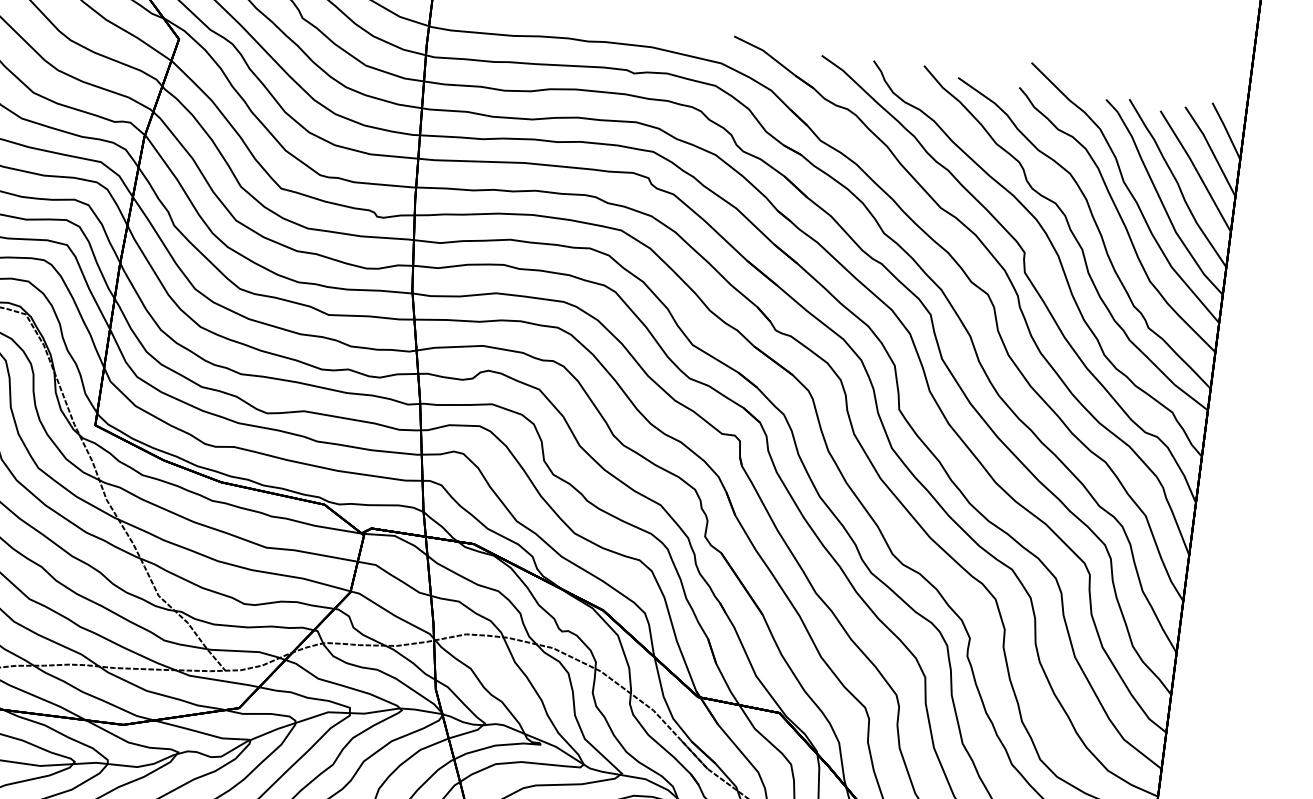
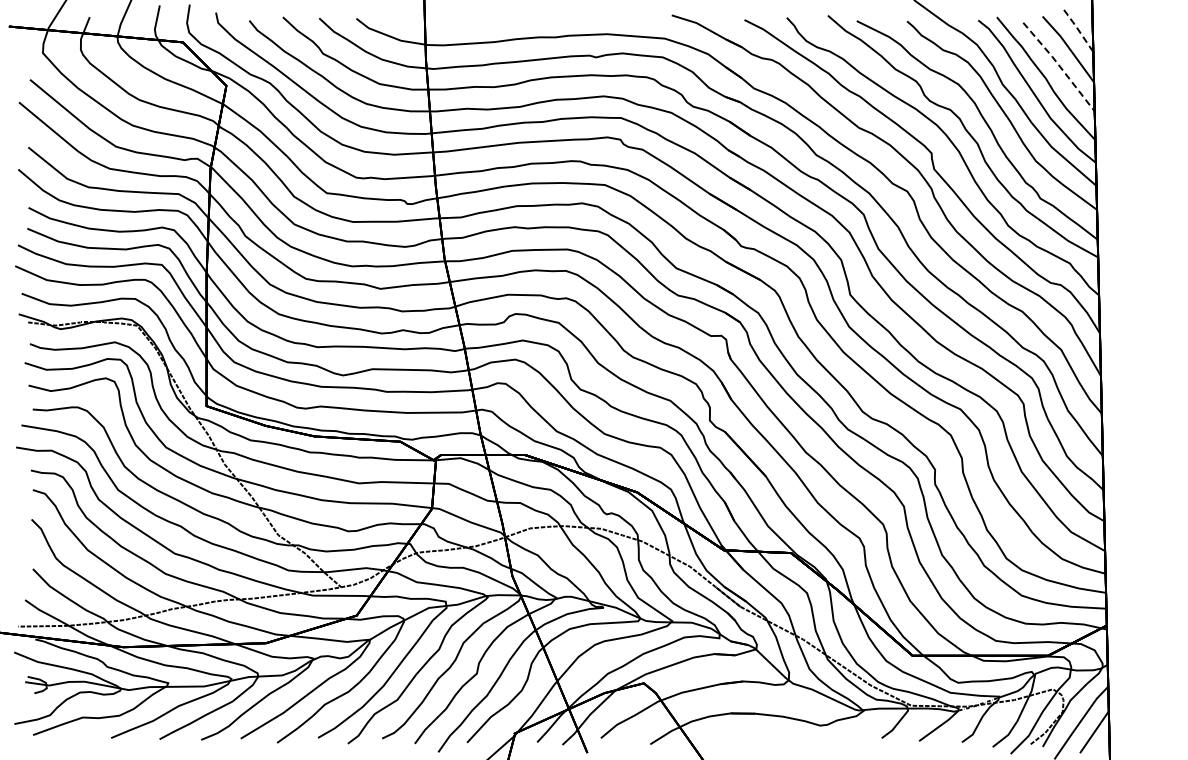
line: (1226, 130) -> (1078, 30), solid -> dashed
line: (1196, 170) -> (1059, 66), solid -> dashed

